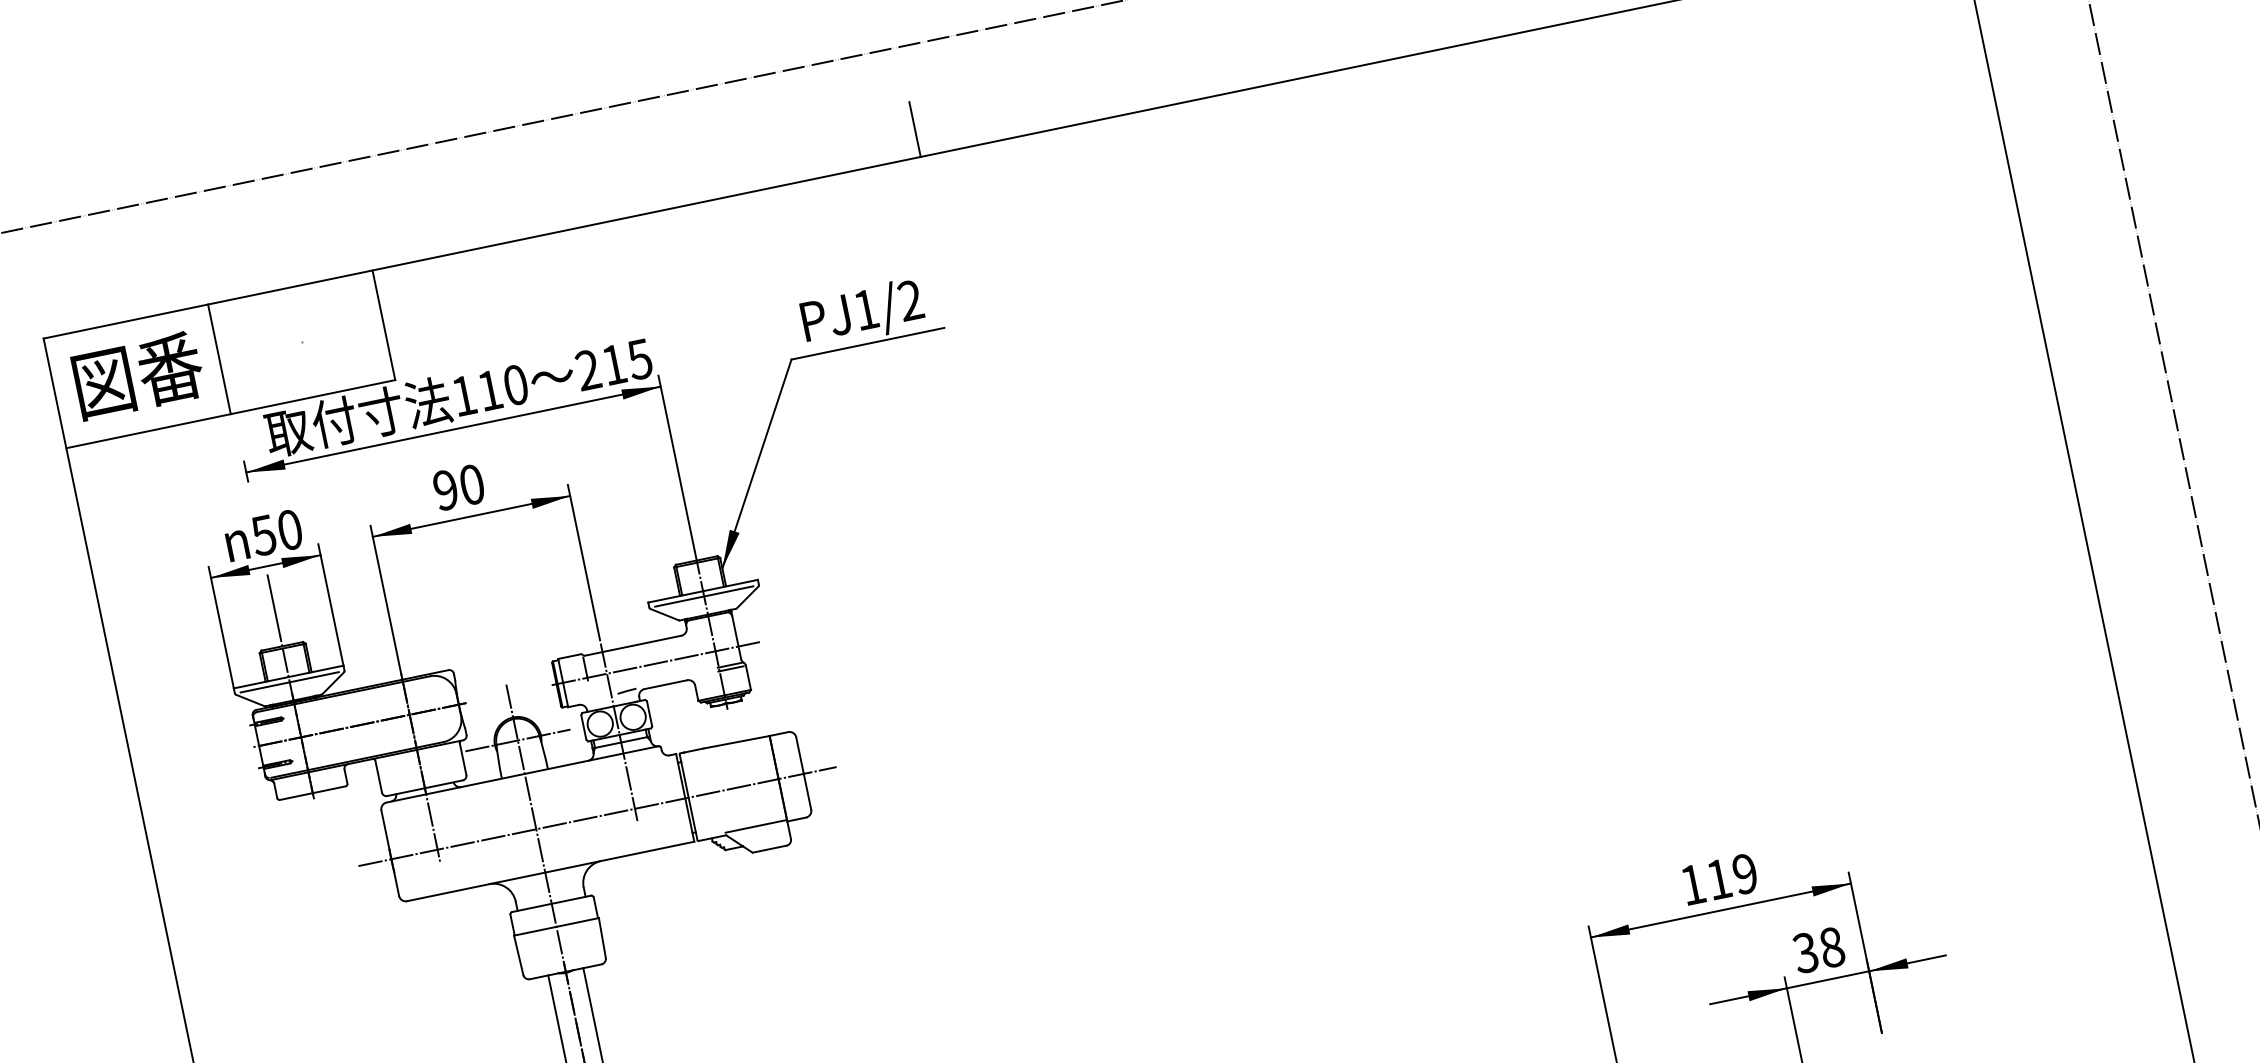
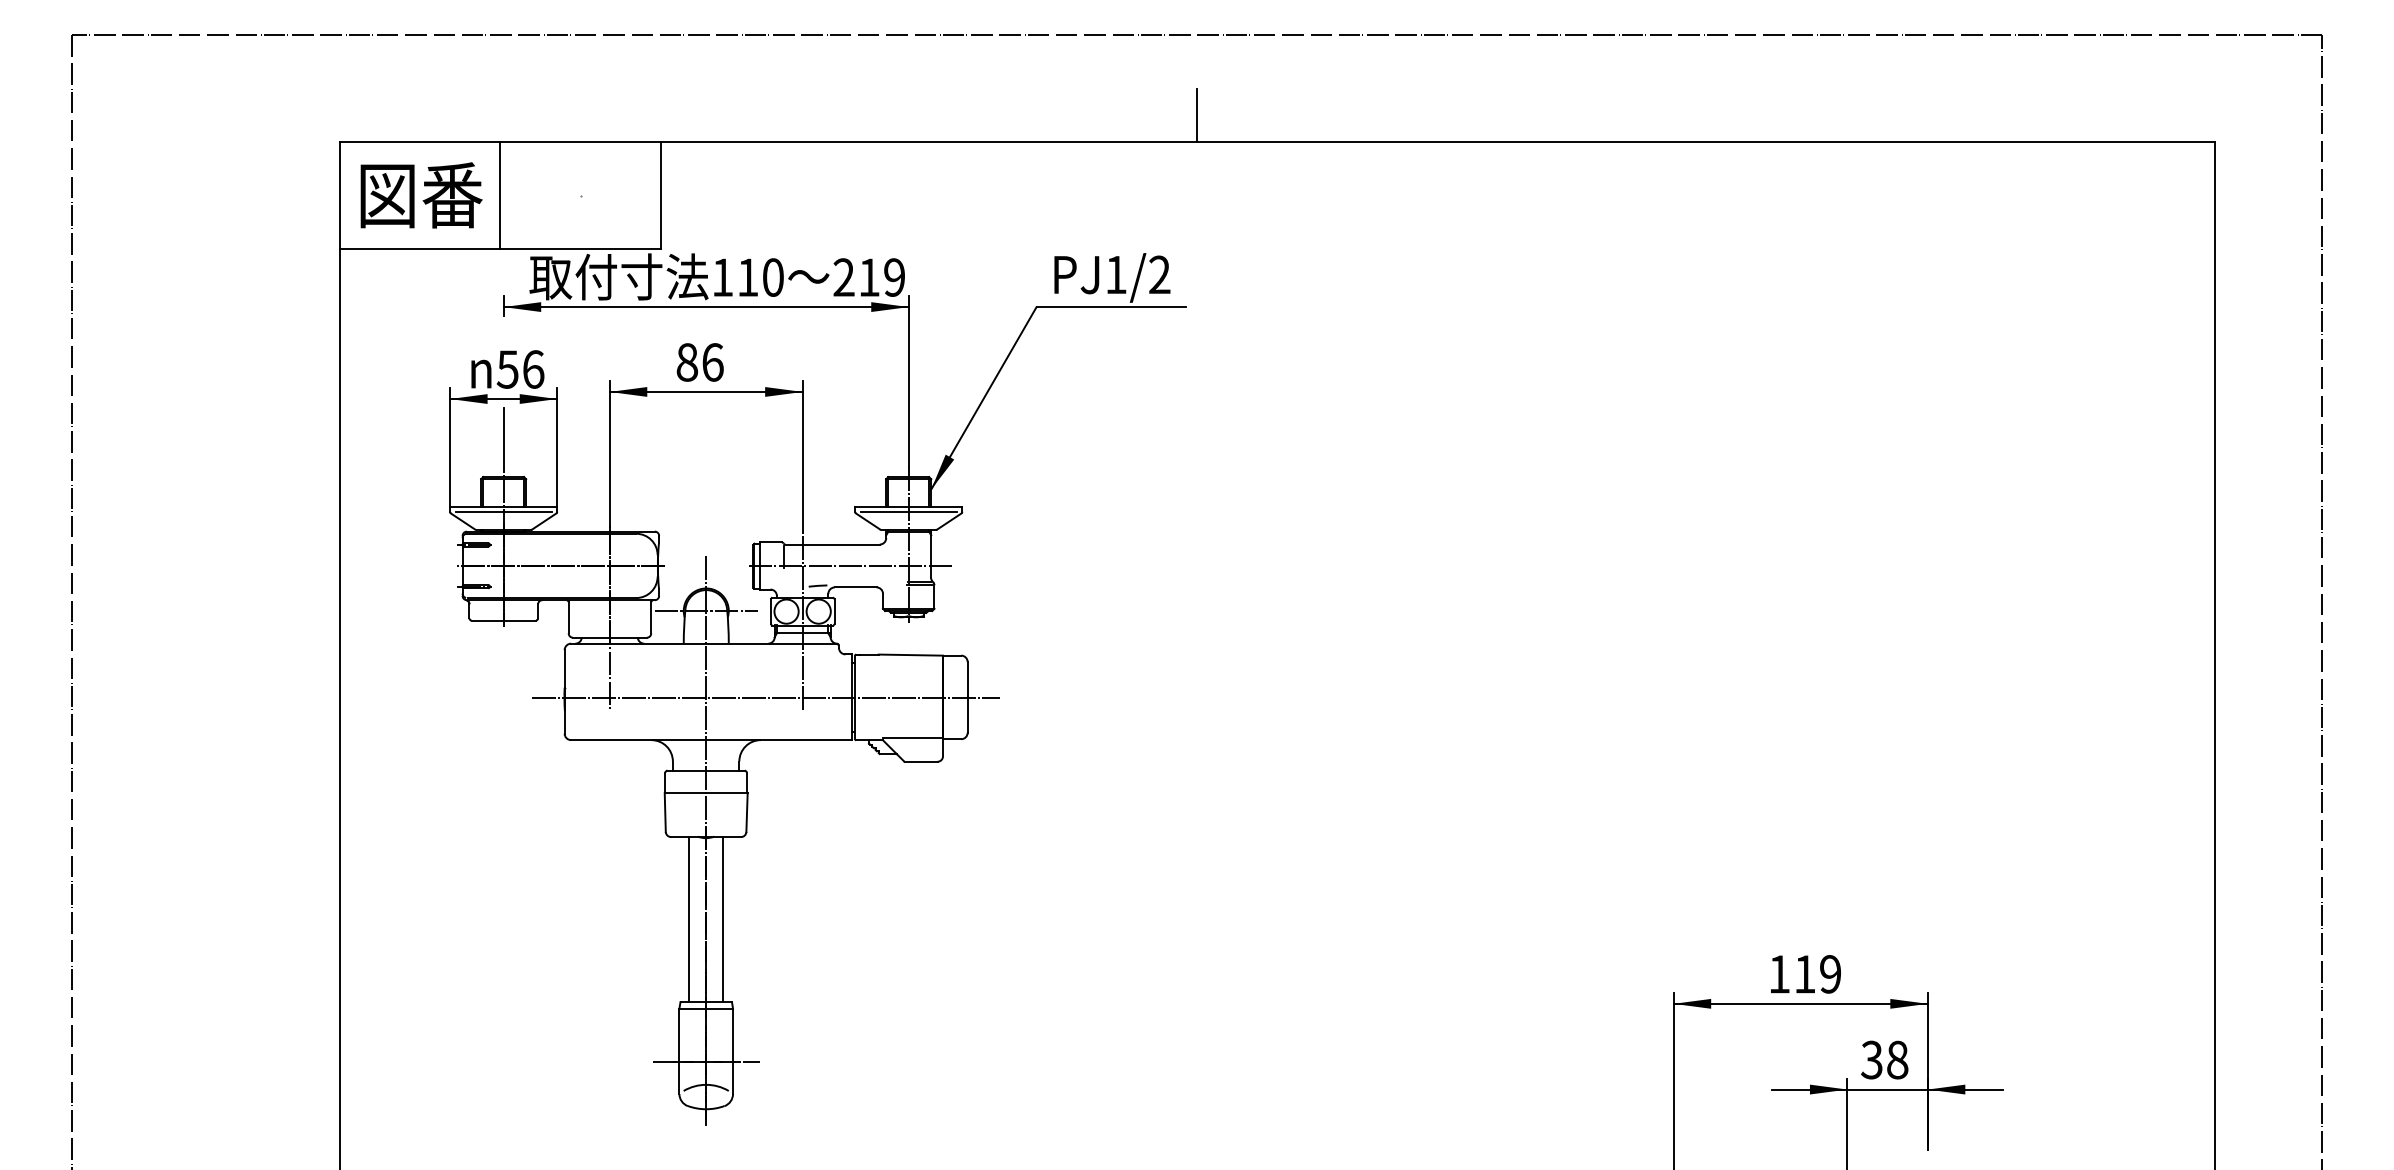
text: (638, 359) -> (893, 277), 215 -> 219
text: (458, 487) -> (699, 362), 90 -> 86
text: (290, 530) -> (533, 369), 50 -> 56

